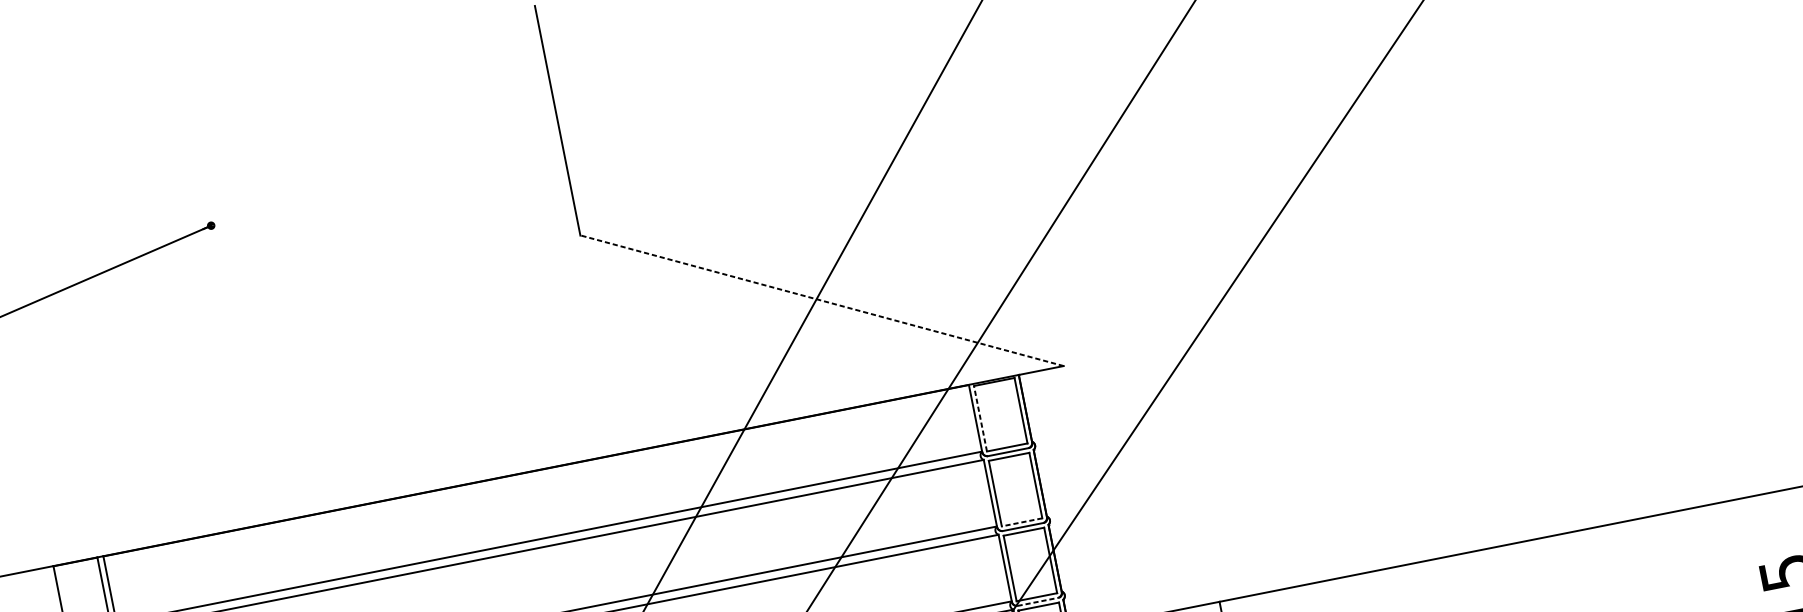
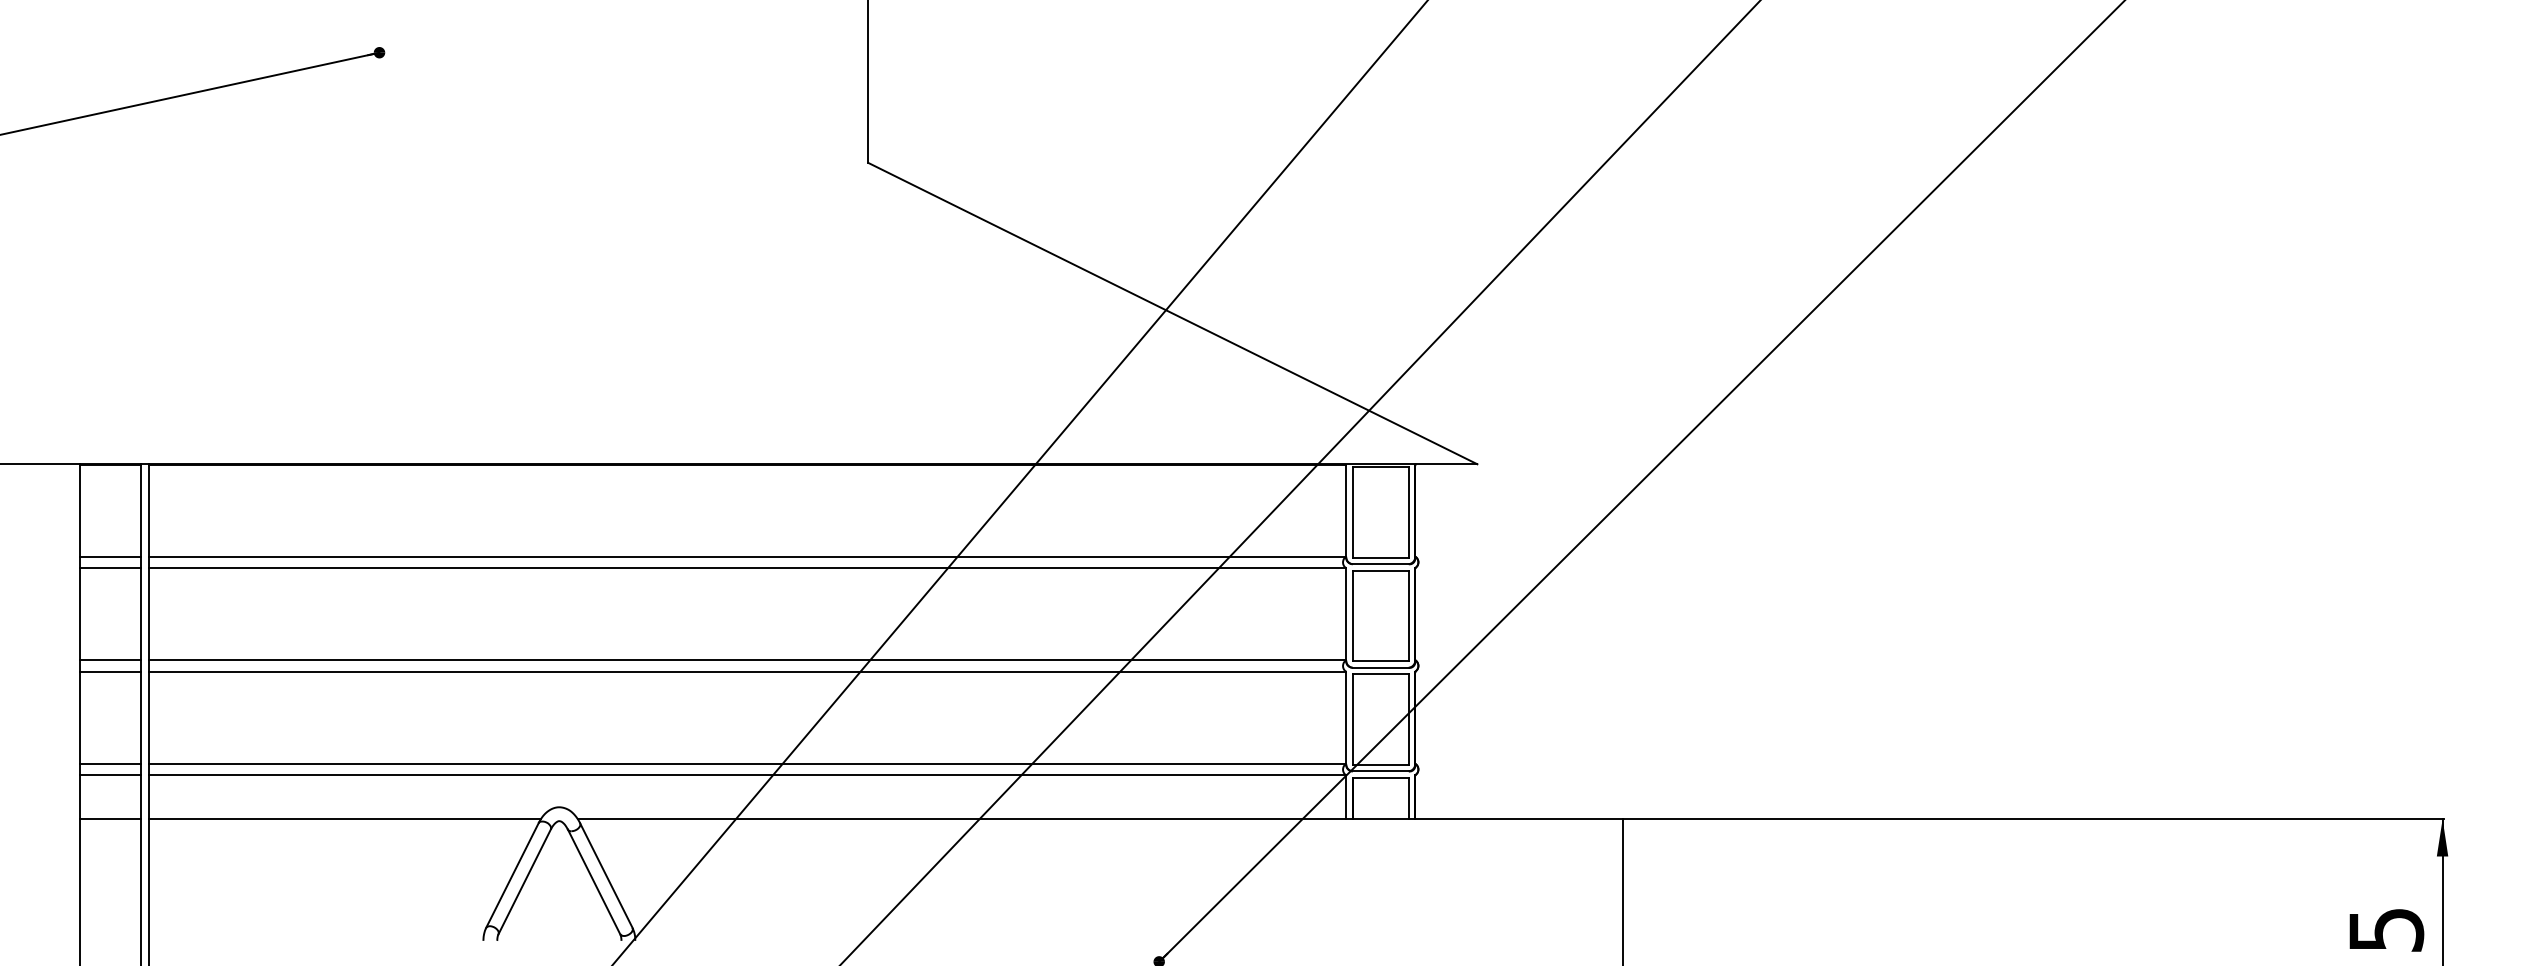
line: (821, 300) -> (1172, 313), dashed -> solid
line: (980, 418) -> (1352, 511), dashed -> solid
line: (1021, 522) -> (1380, 661), dashed -> solid
line: (1038, 601) -> (1381, 771), dashed -> solid

